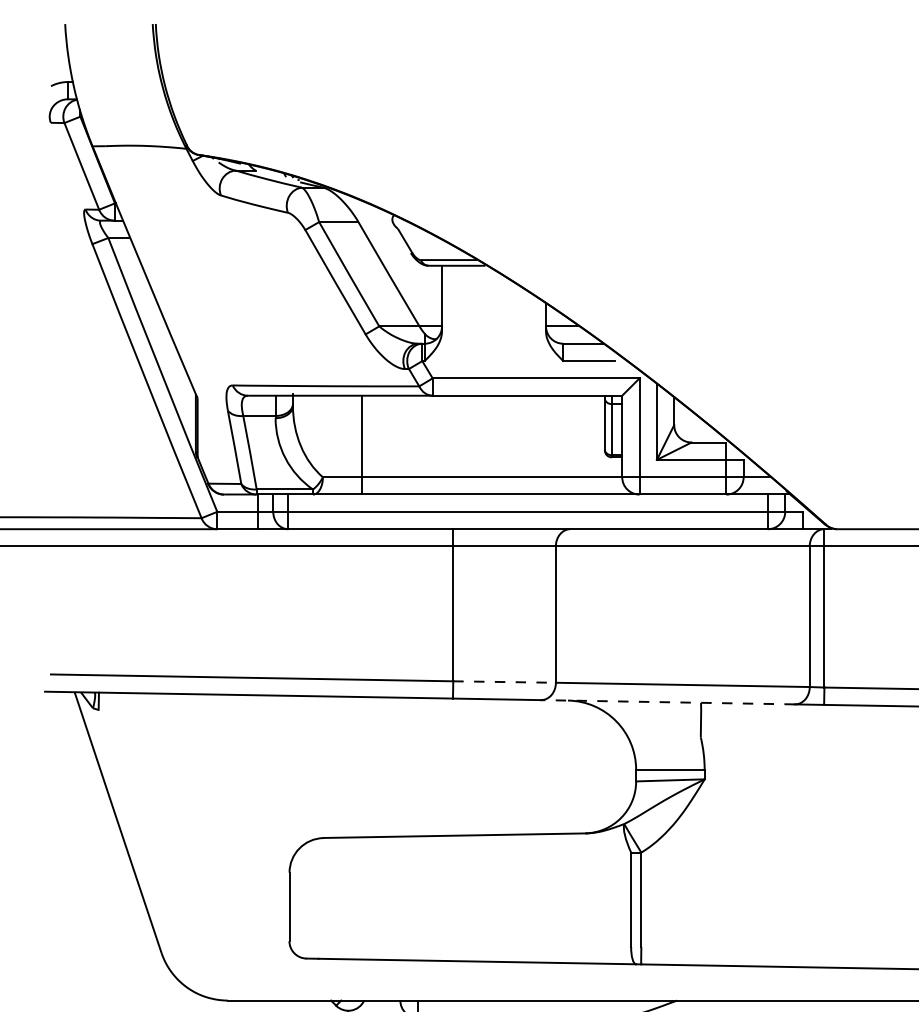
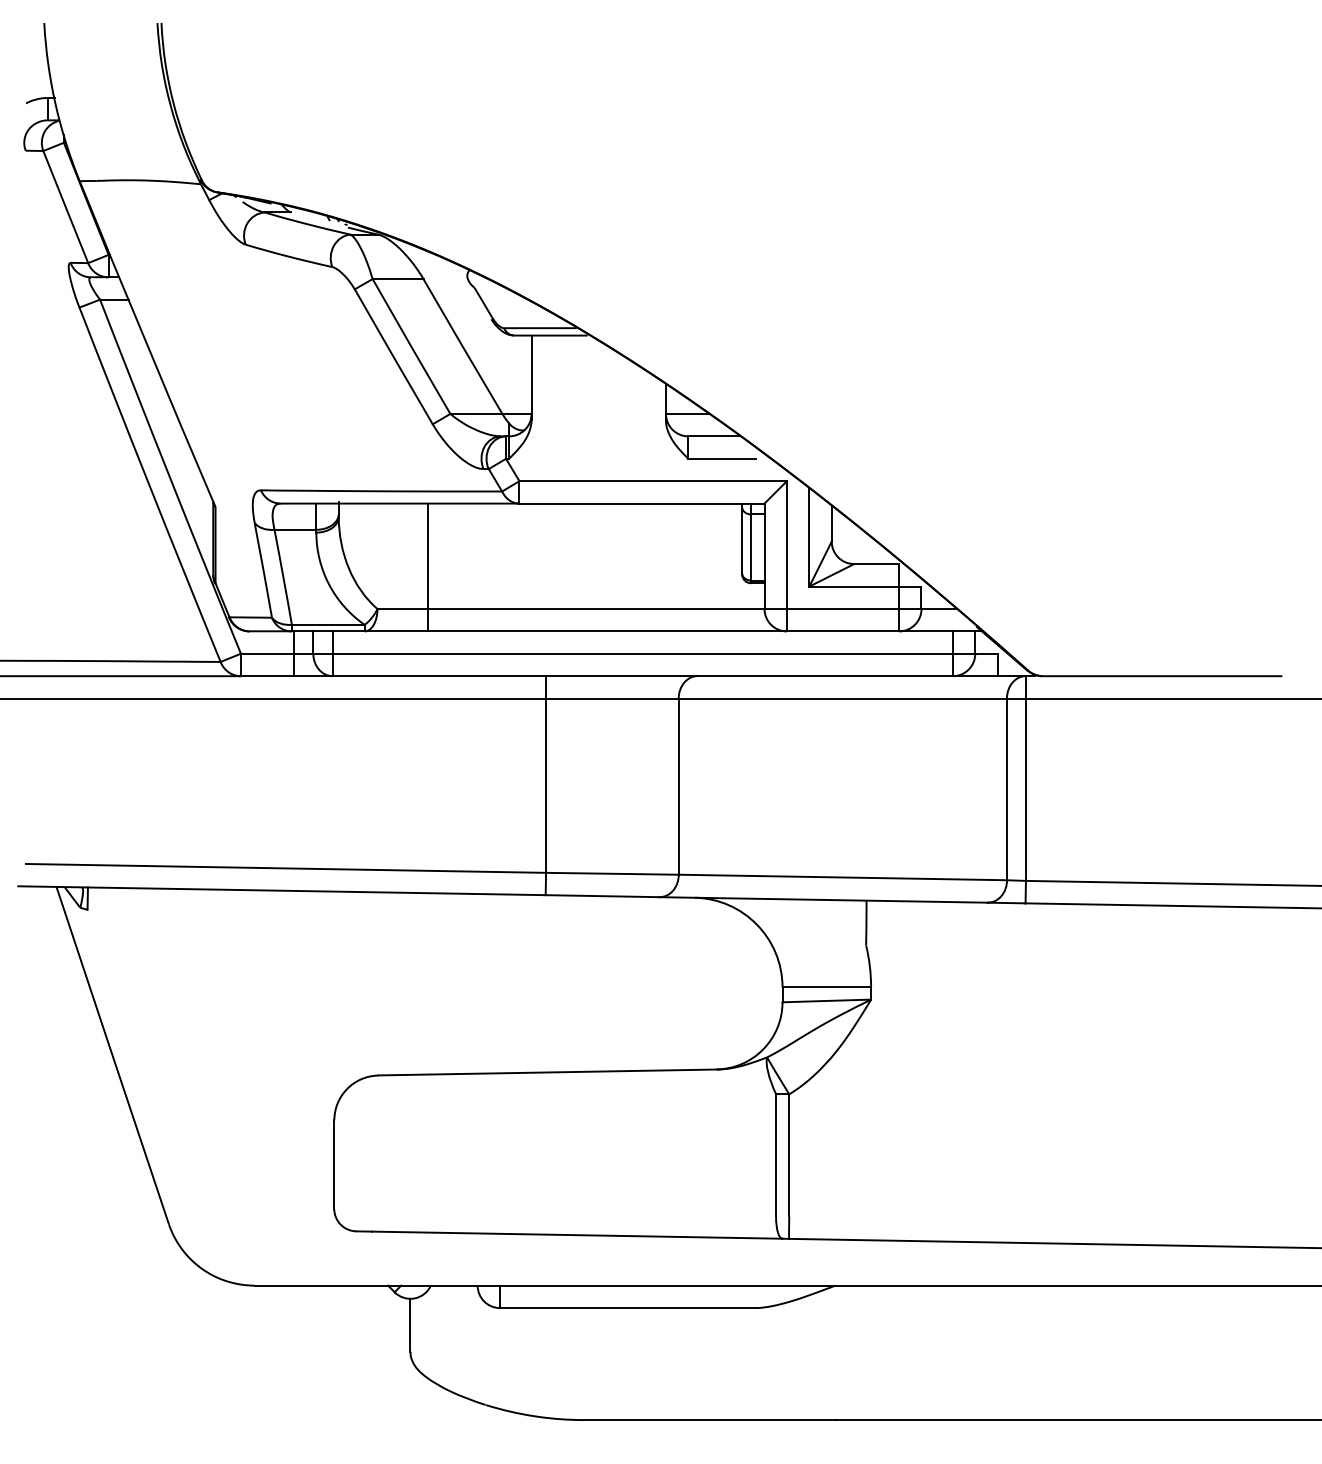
line: (504, 681) -> (612, 873), dashed -> solid
line: (667, 701) -> (823, 899), dashed -> solid

